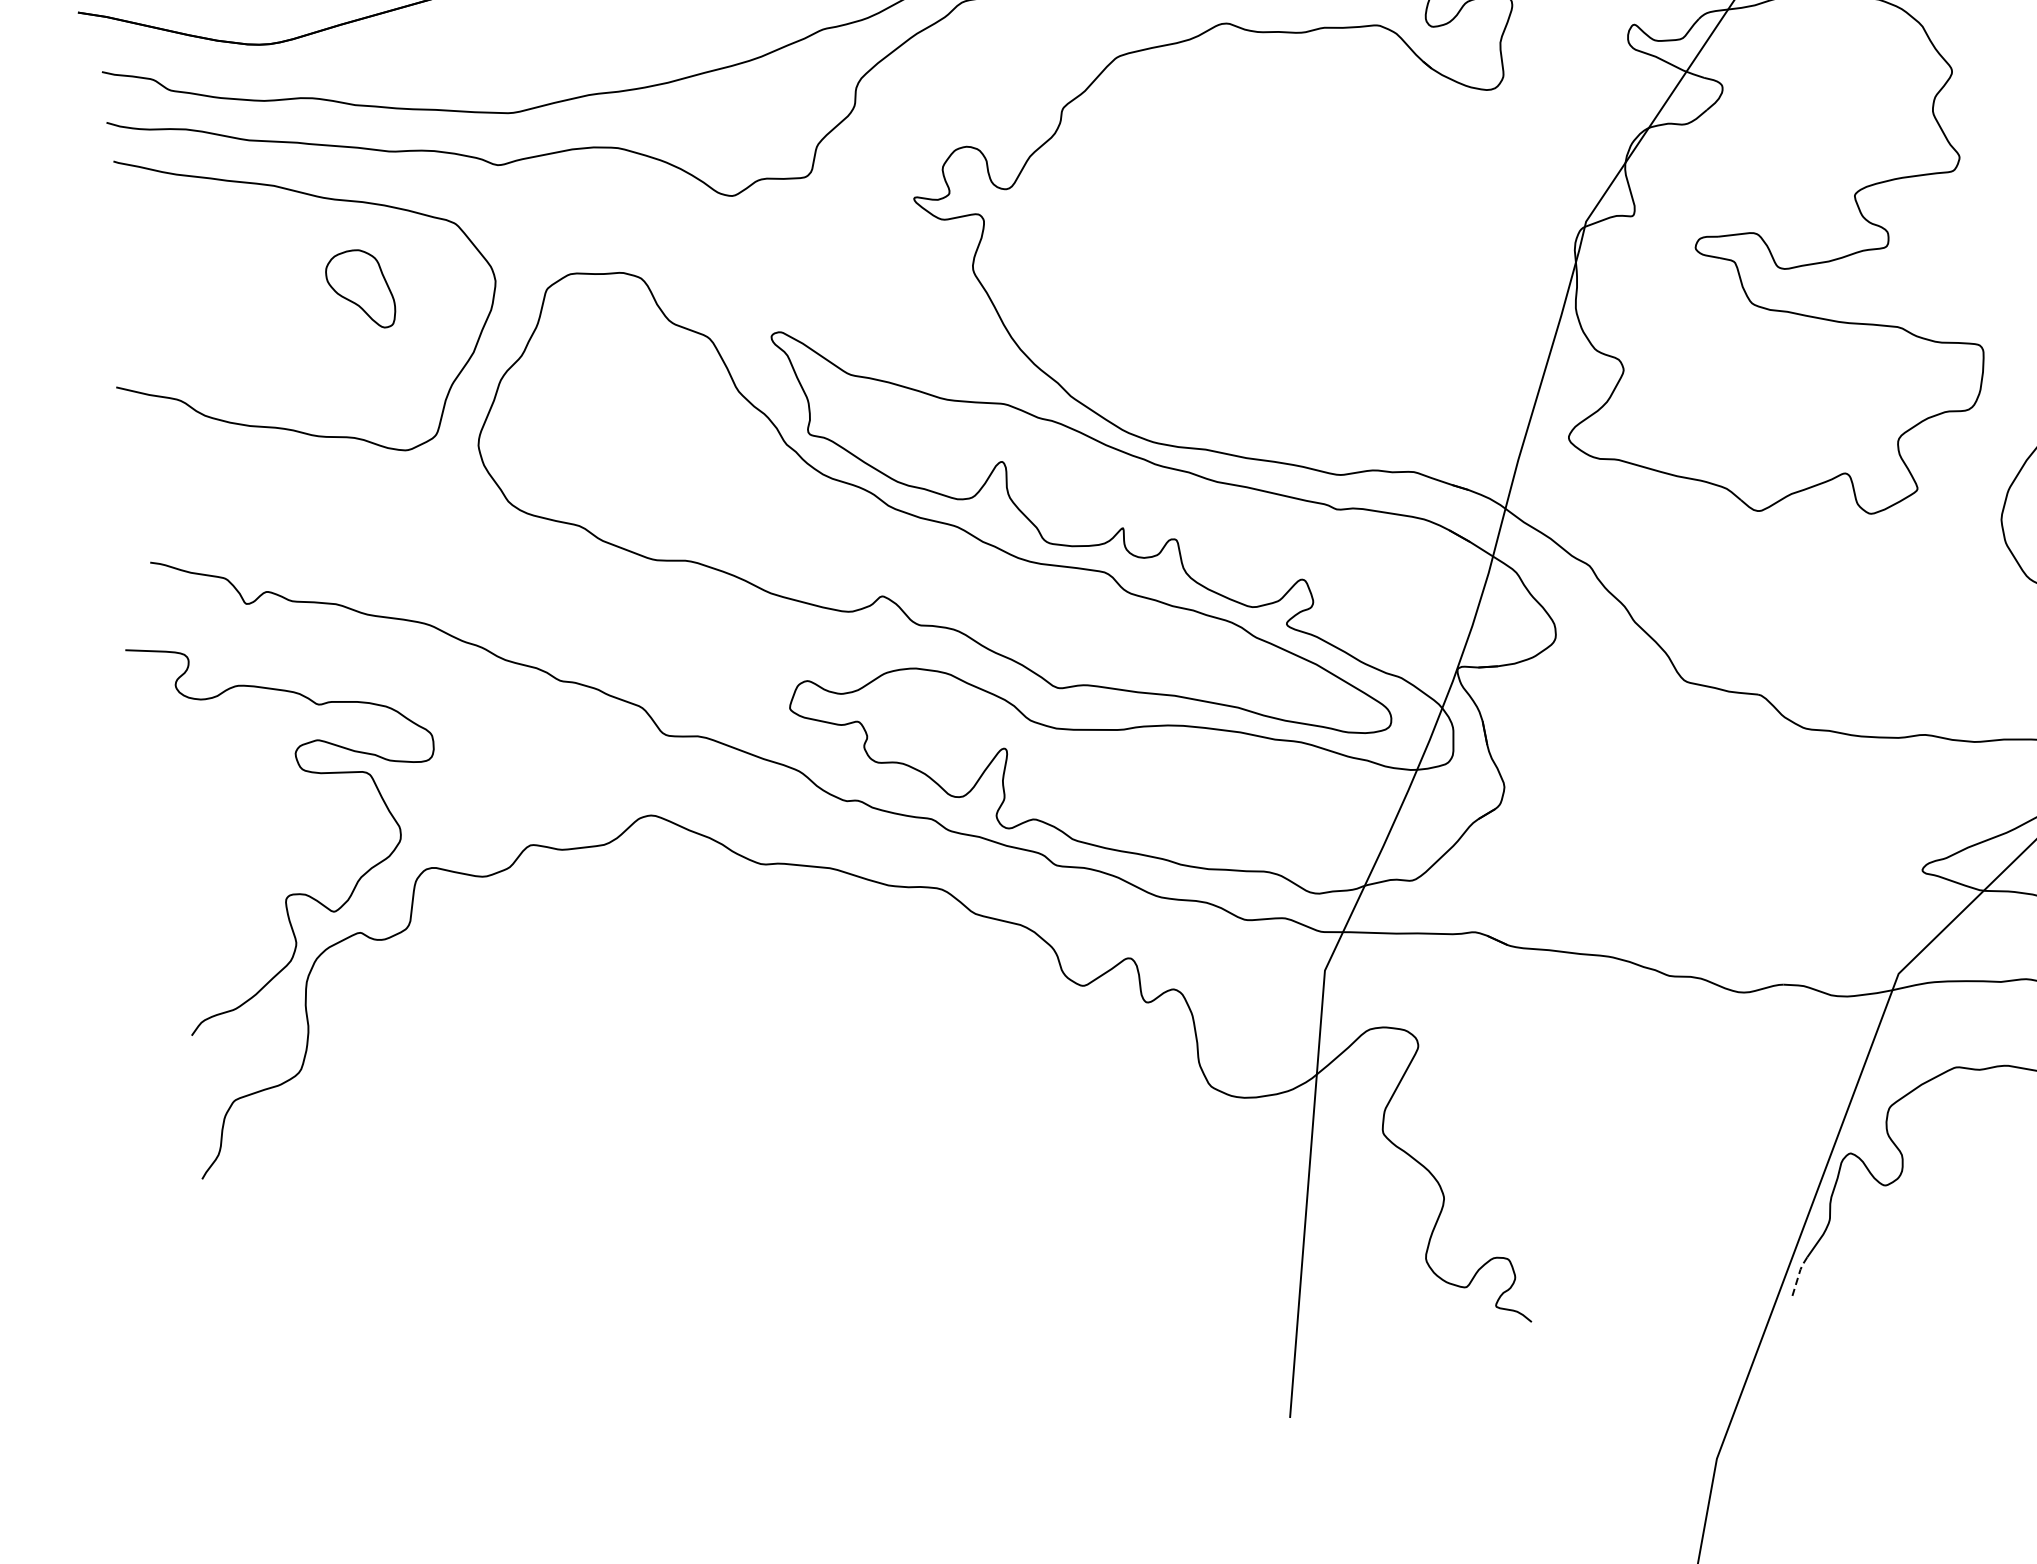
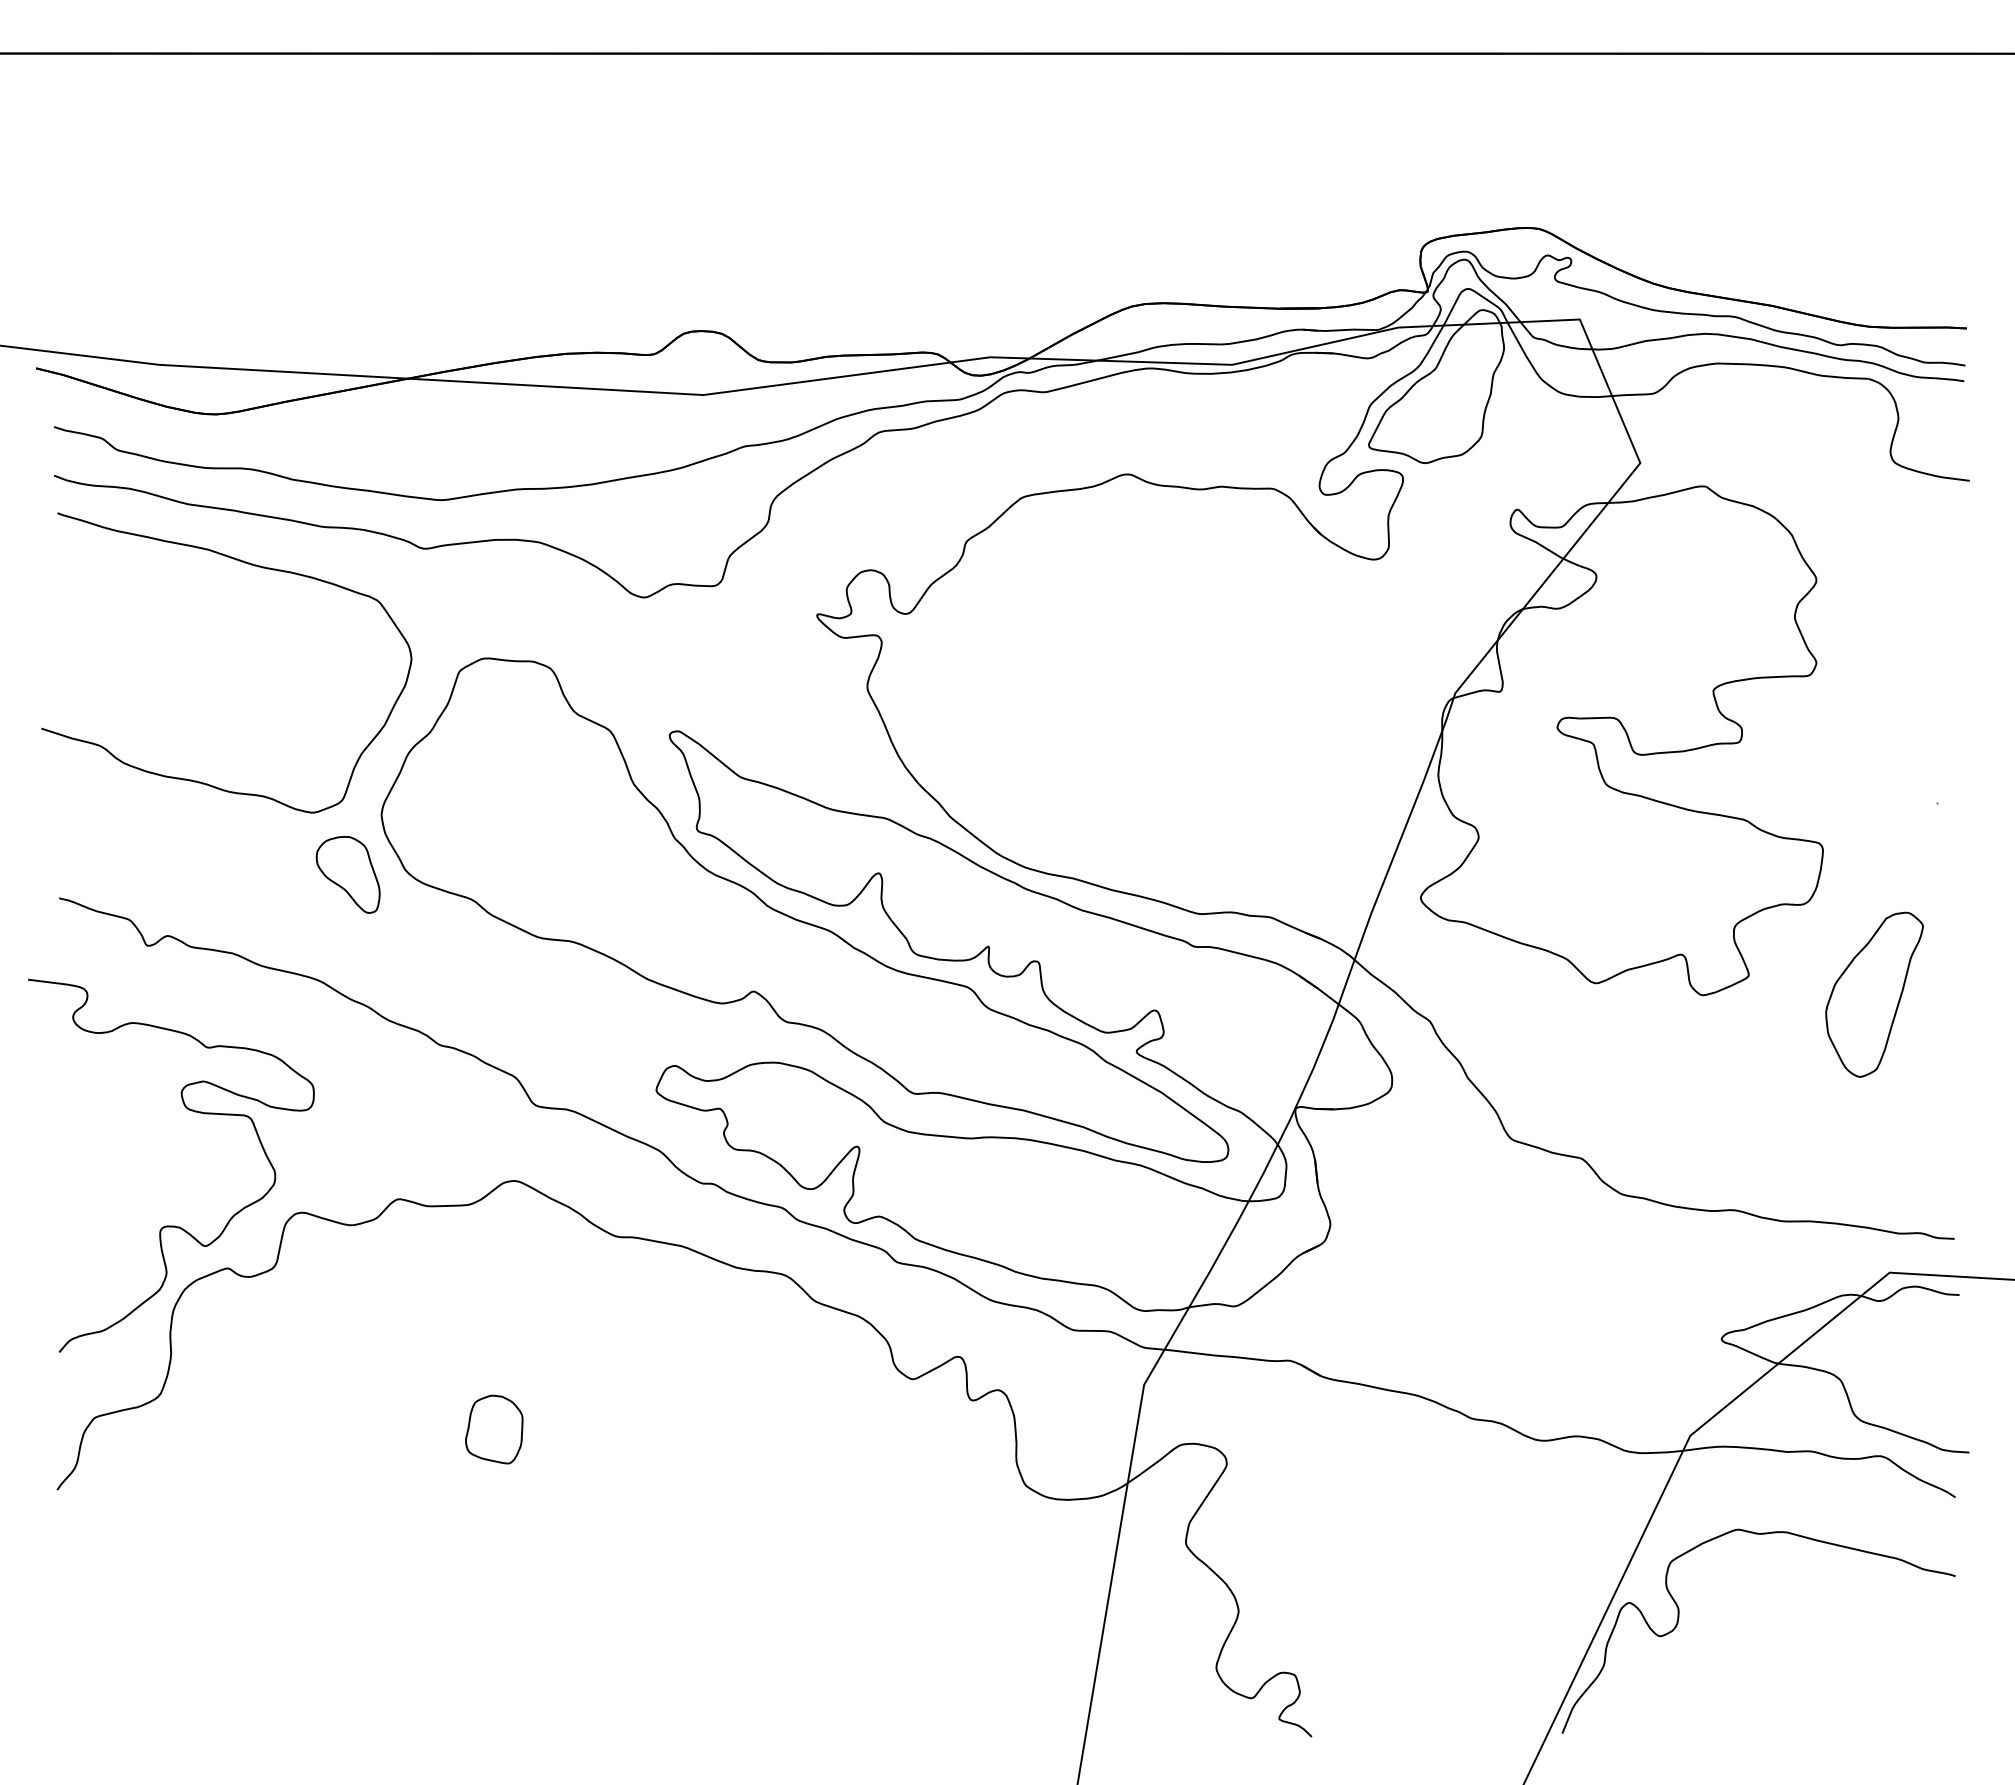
part: (359, 289) -> (347, 874), moved
part: (652, 1076) -> (494, 1429), added
line: (1799, 1274) -> (1570, 1713), dashed -> solid

